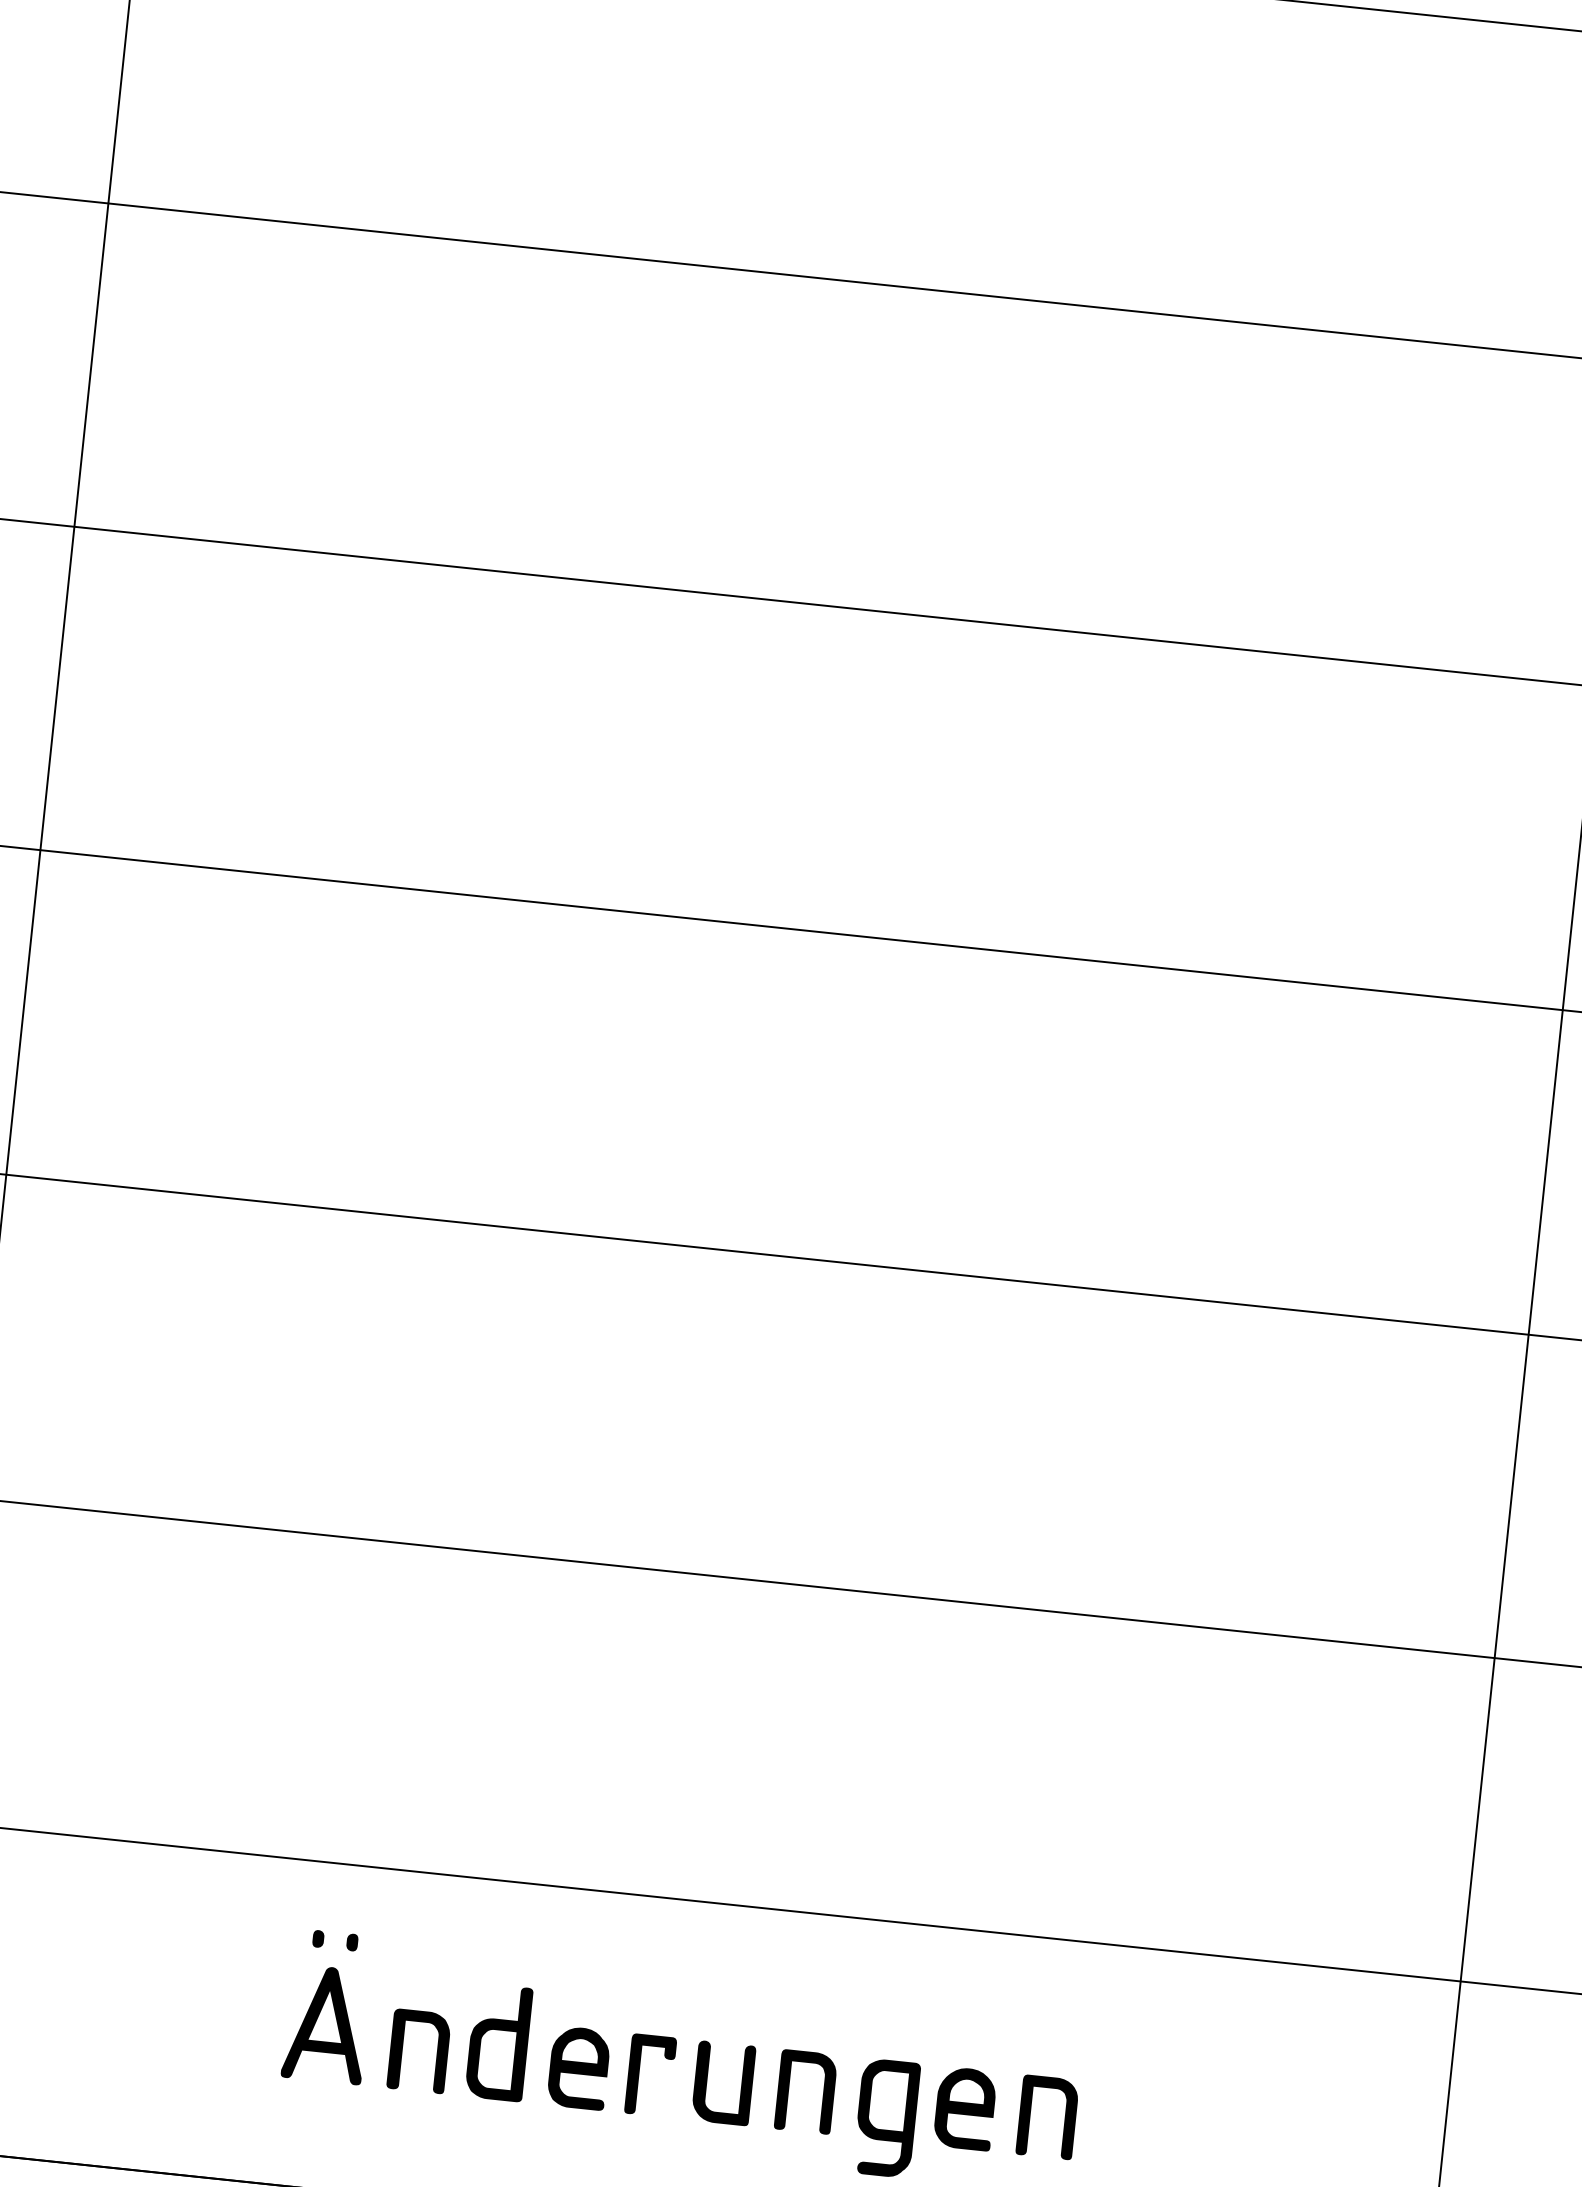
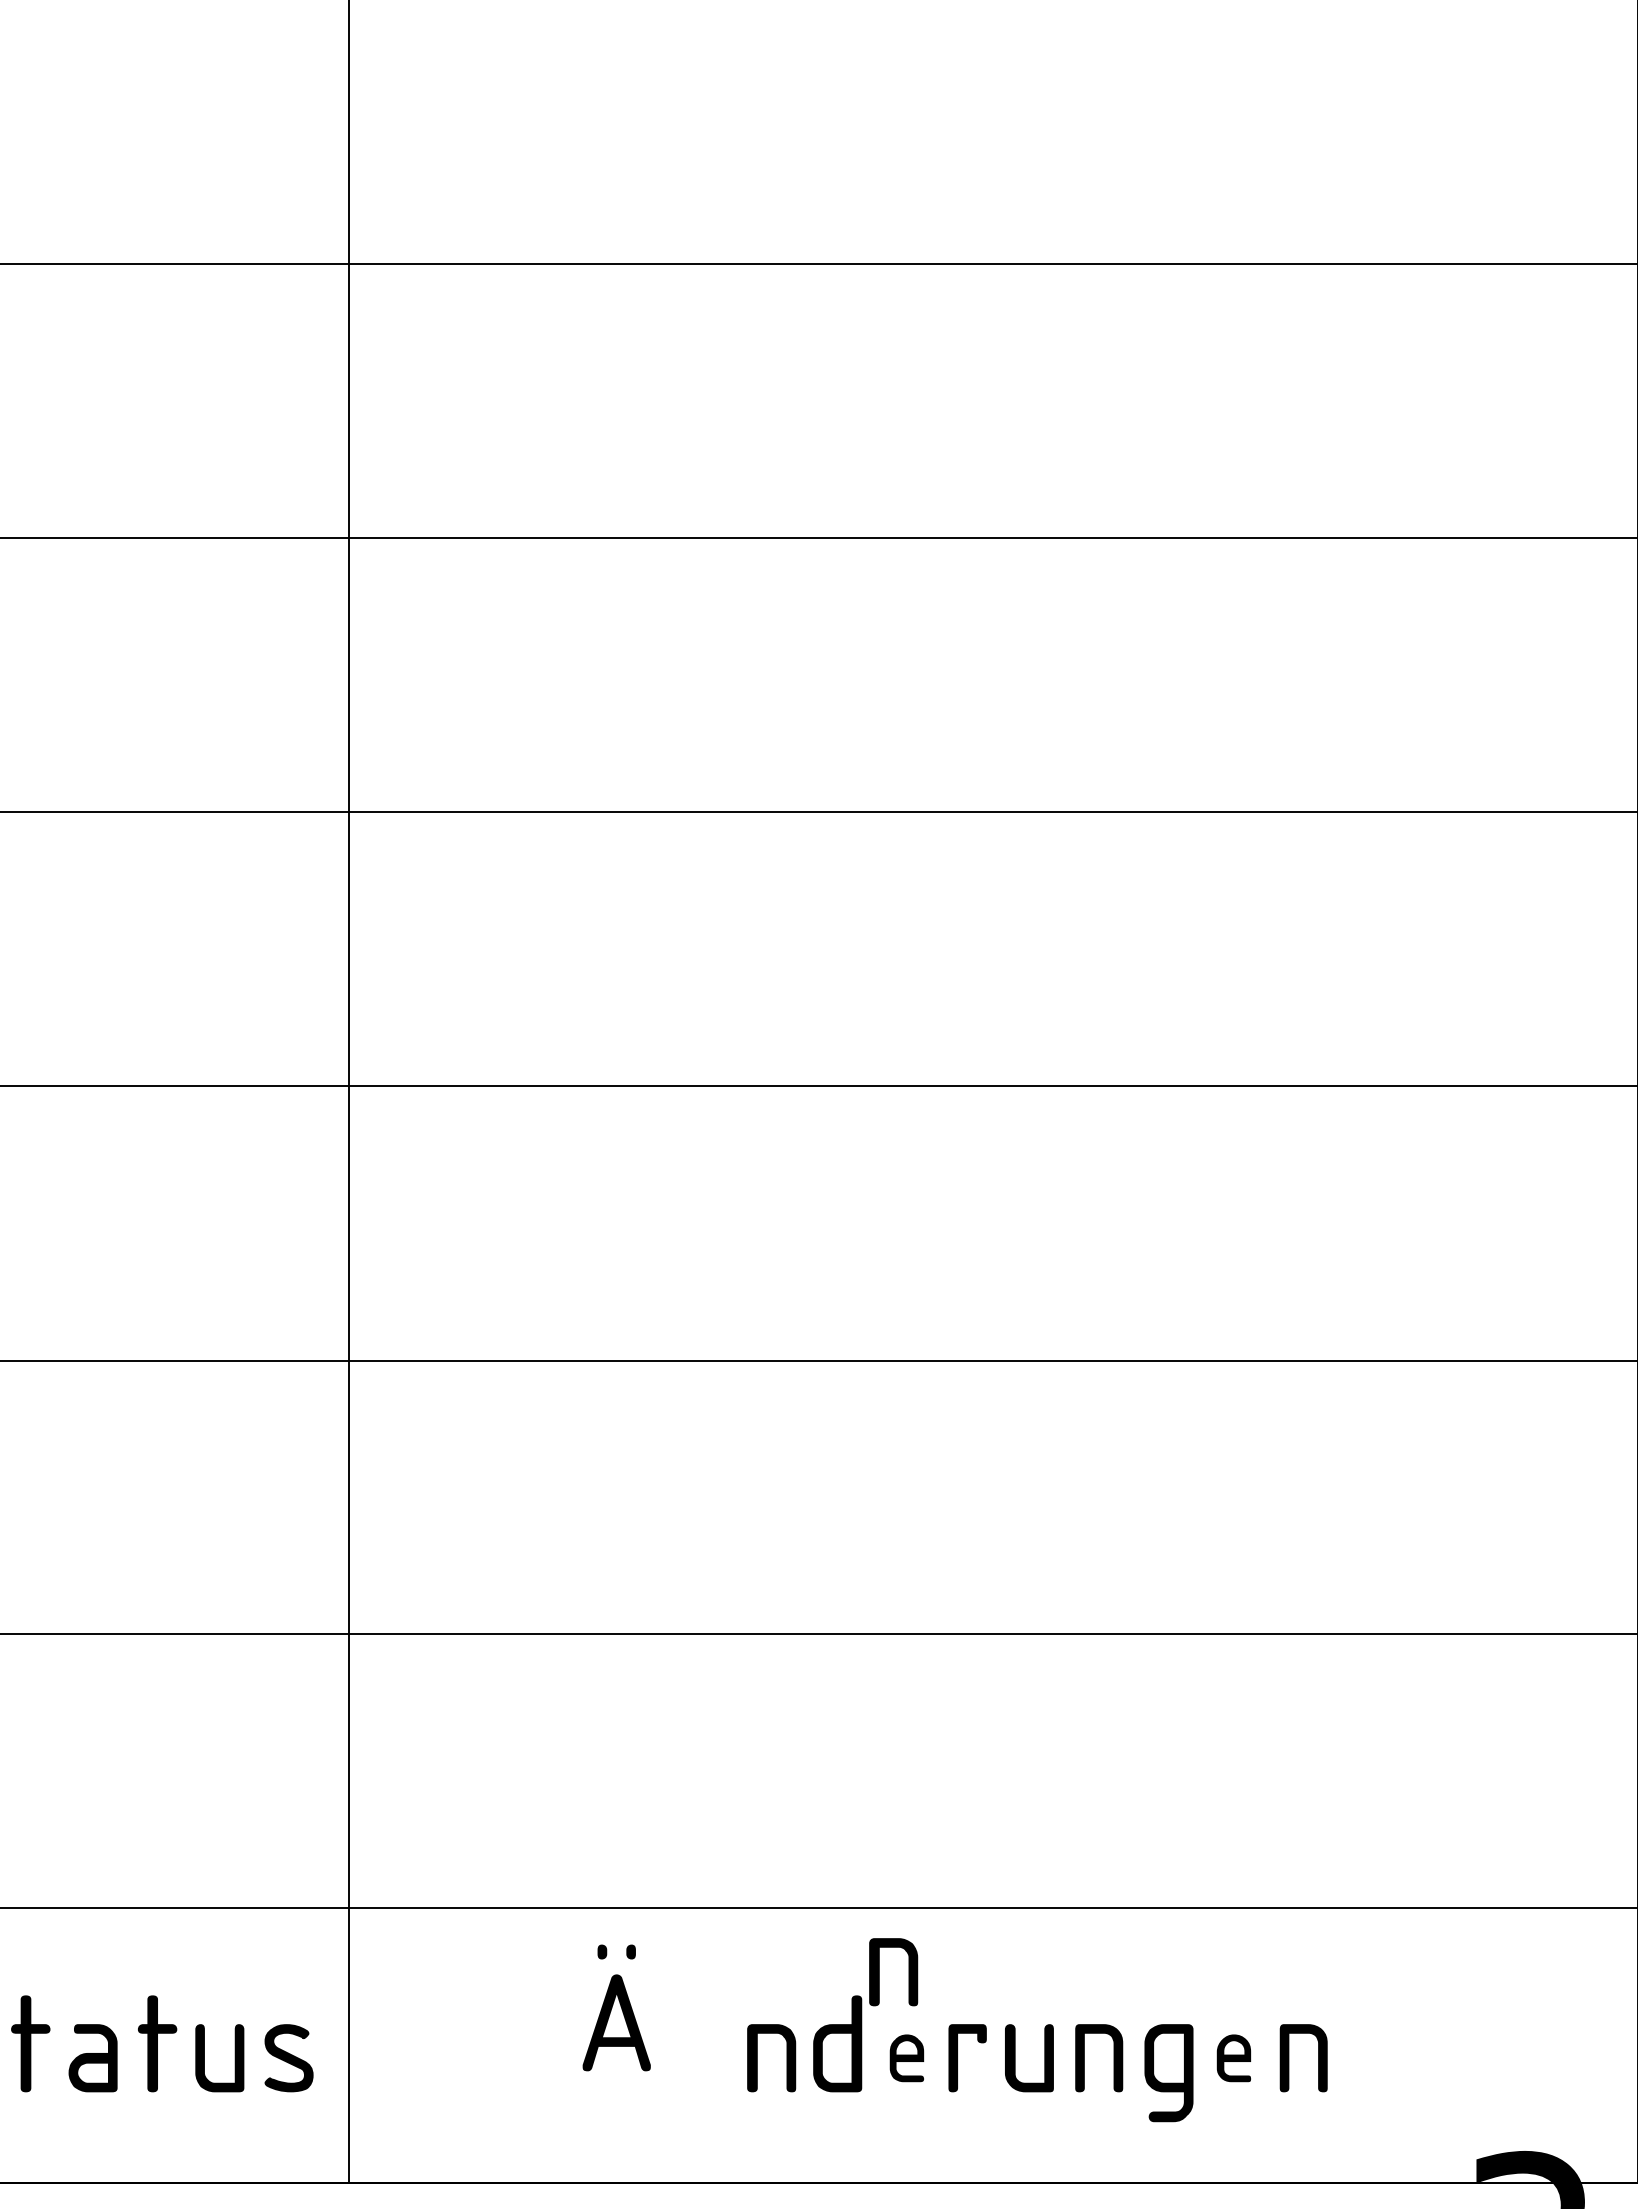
part: (557, 1963) -> (879, 1972), added
part: (328, 2006) -> (616, 2007), moved
part: (578, 2068) -> (906, 2058), size x0.7
part: (964, 2108) -> (1233, 2058), size x0.7

